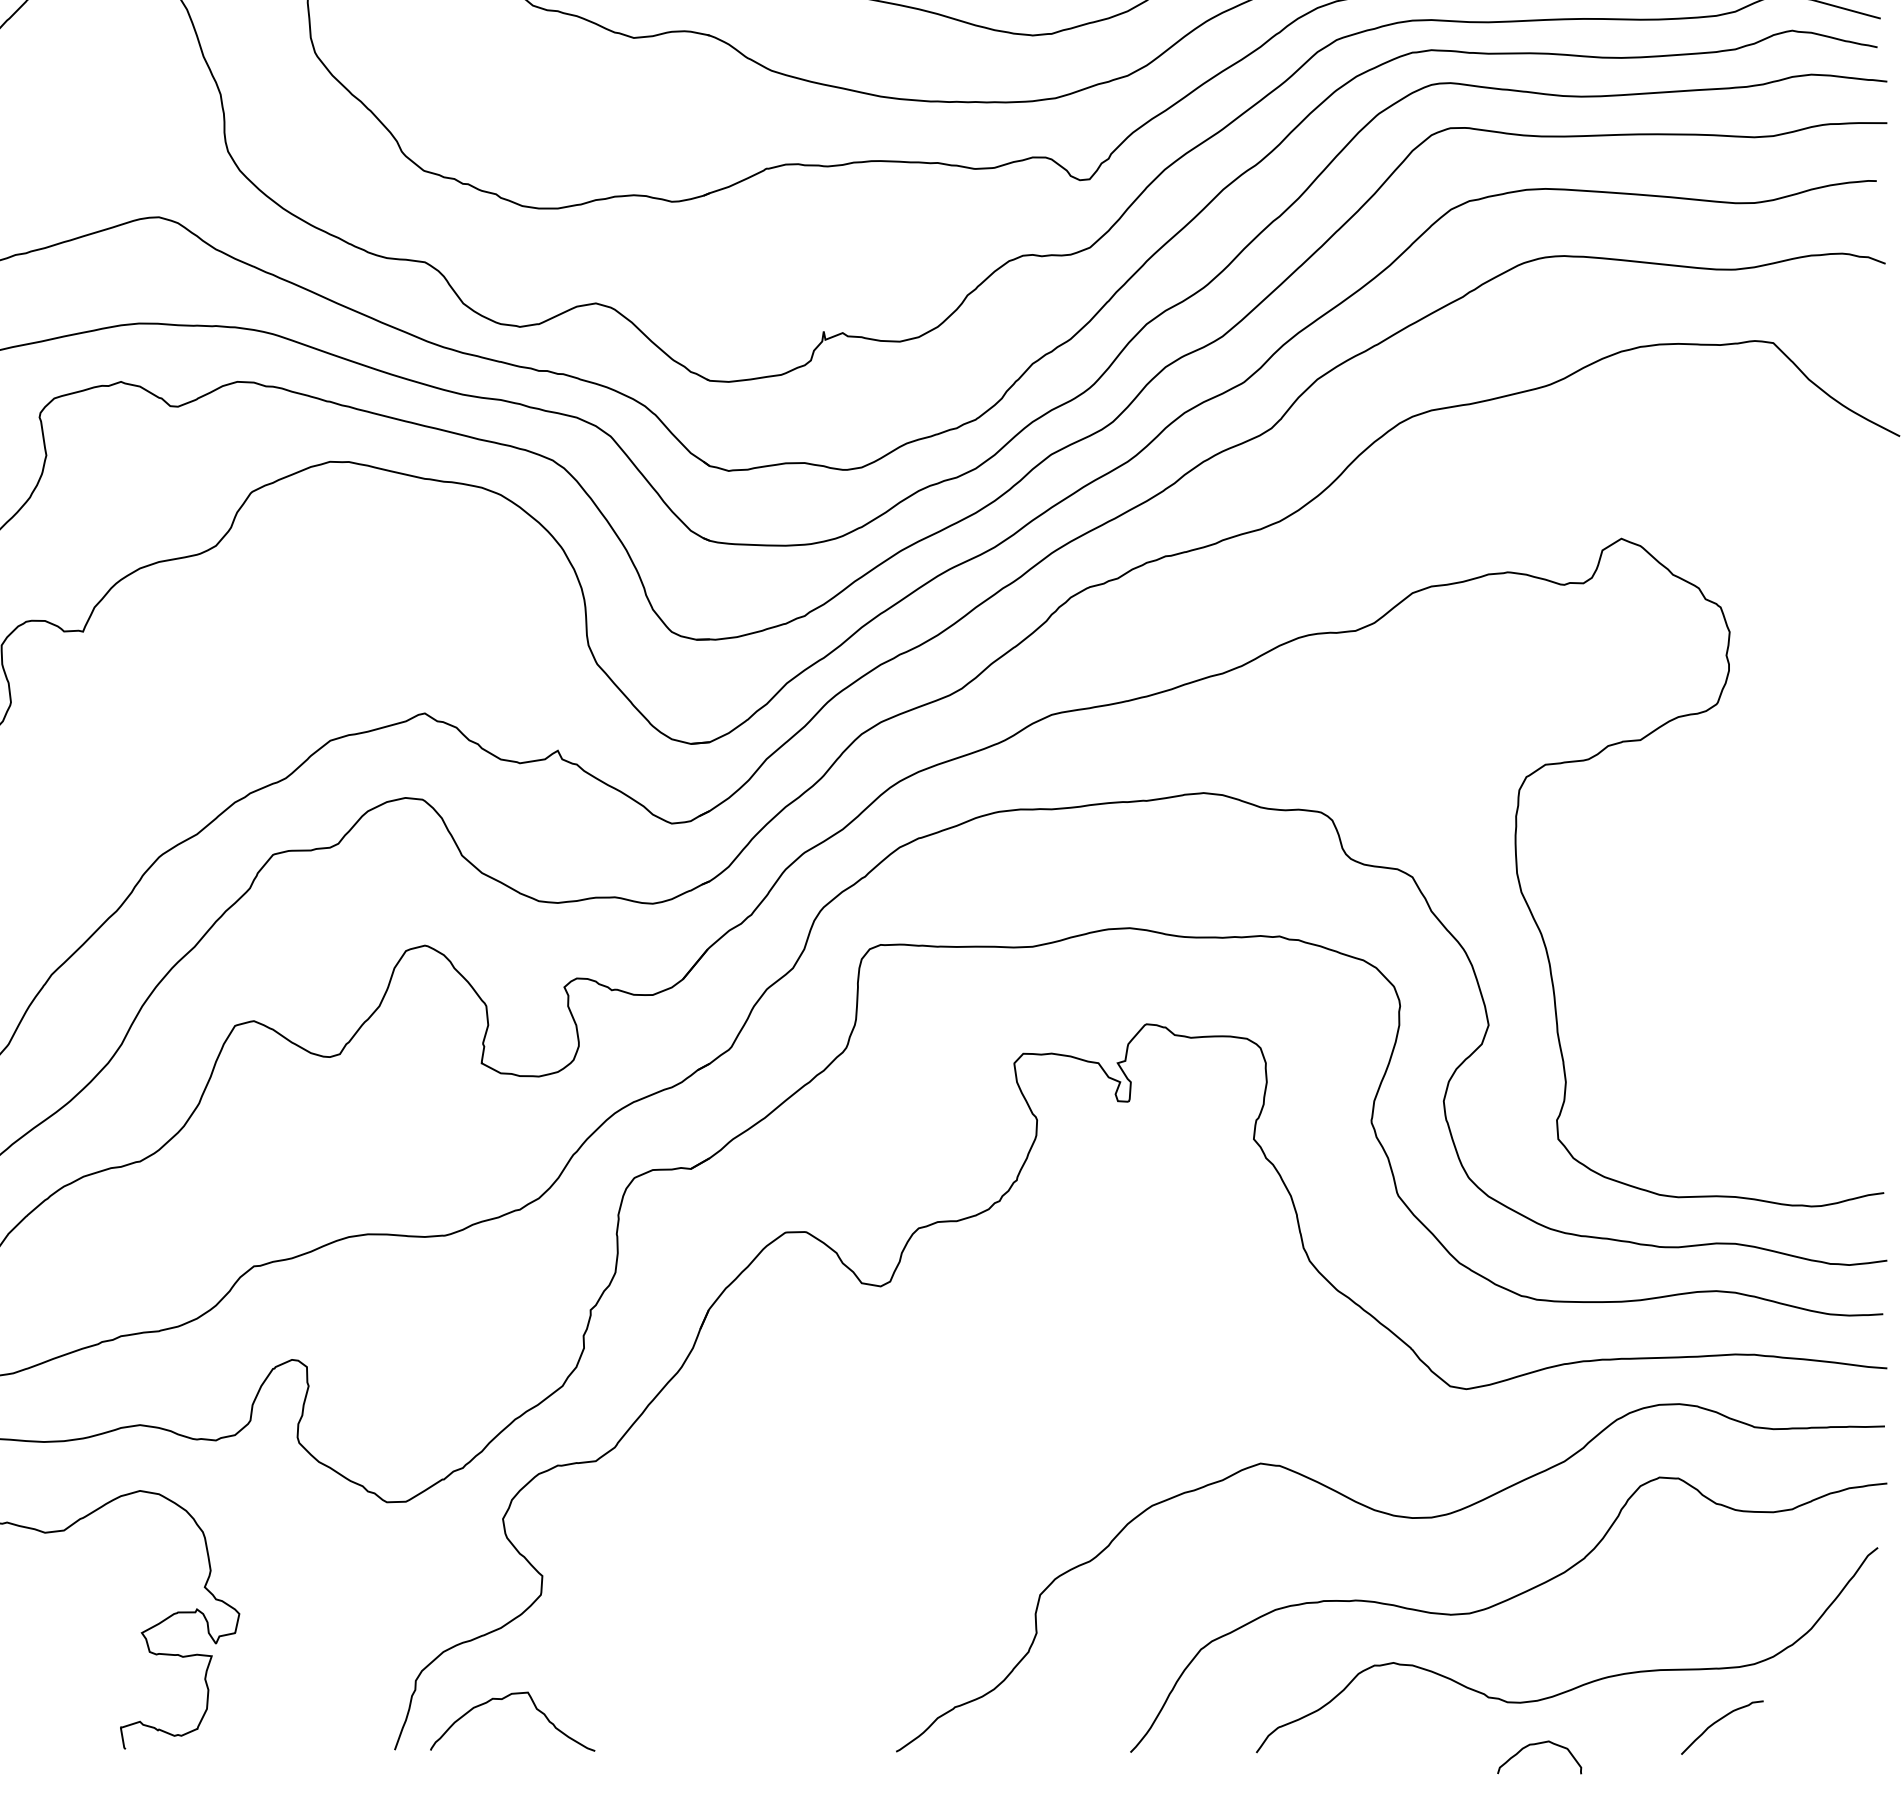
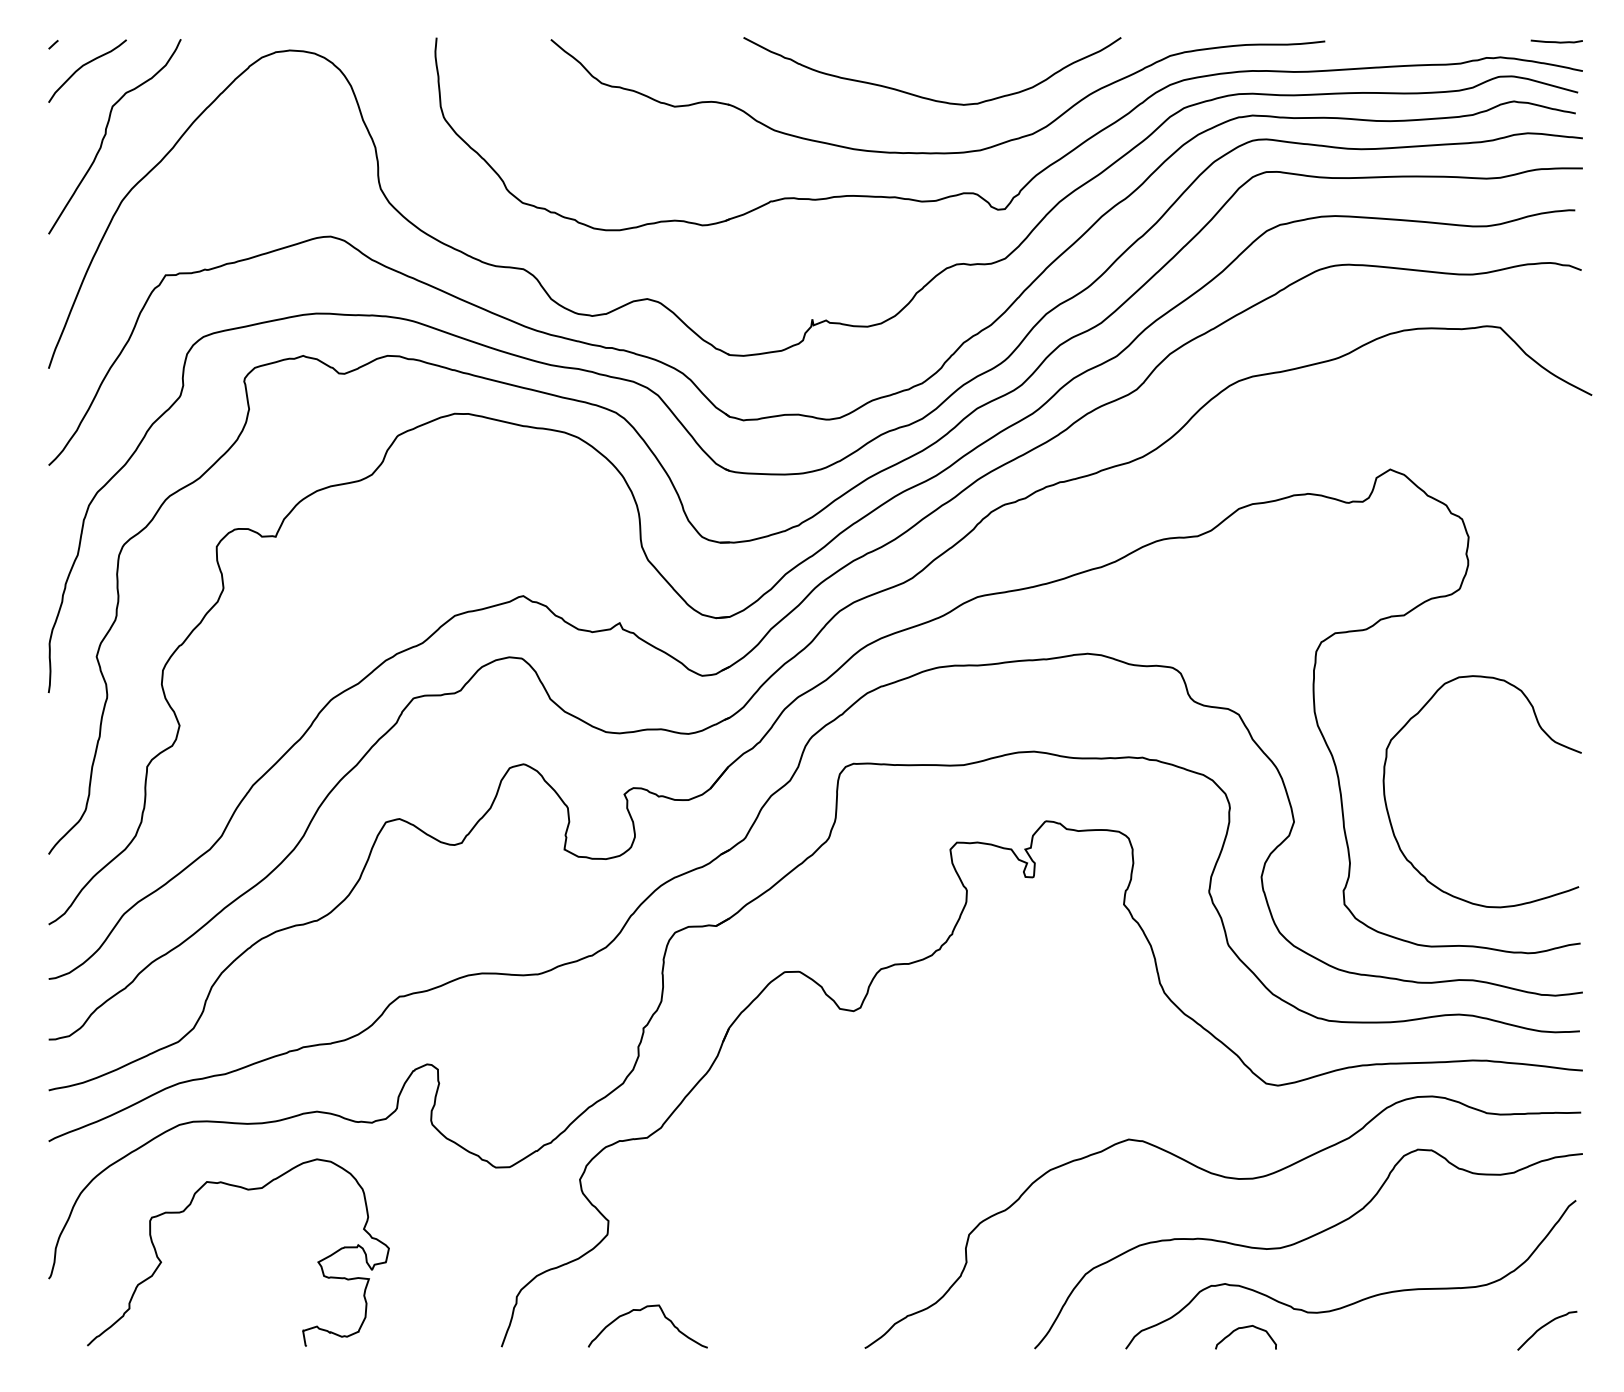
curve: (1830, 898) -> (1541, 730), added
curve: (500, 1700) -> (639, 1311), moved
curve: (1719, 1721) -> (1545, 1326), moved
curve: (1538, 1745) -> (1245, 1328), moved

